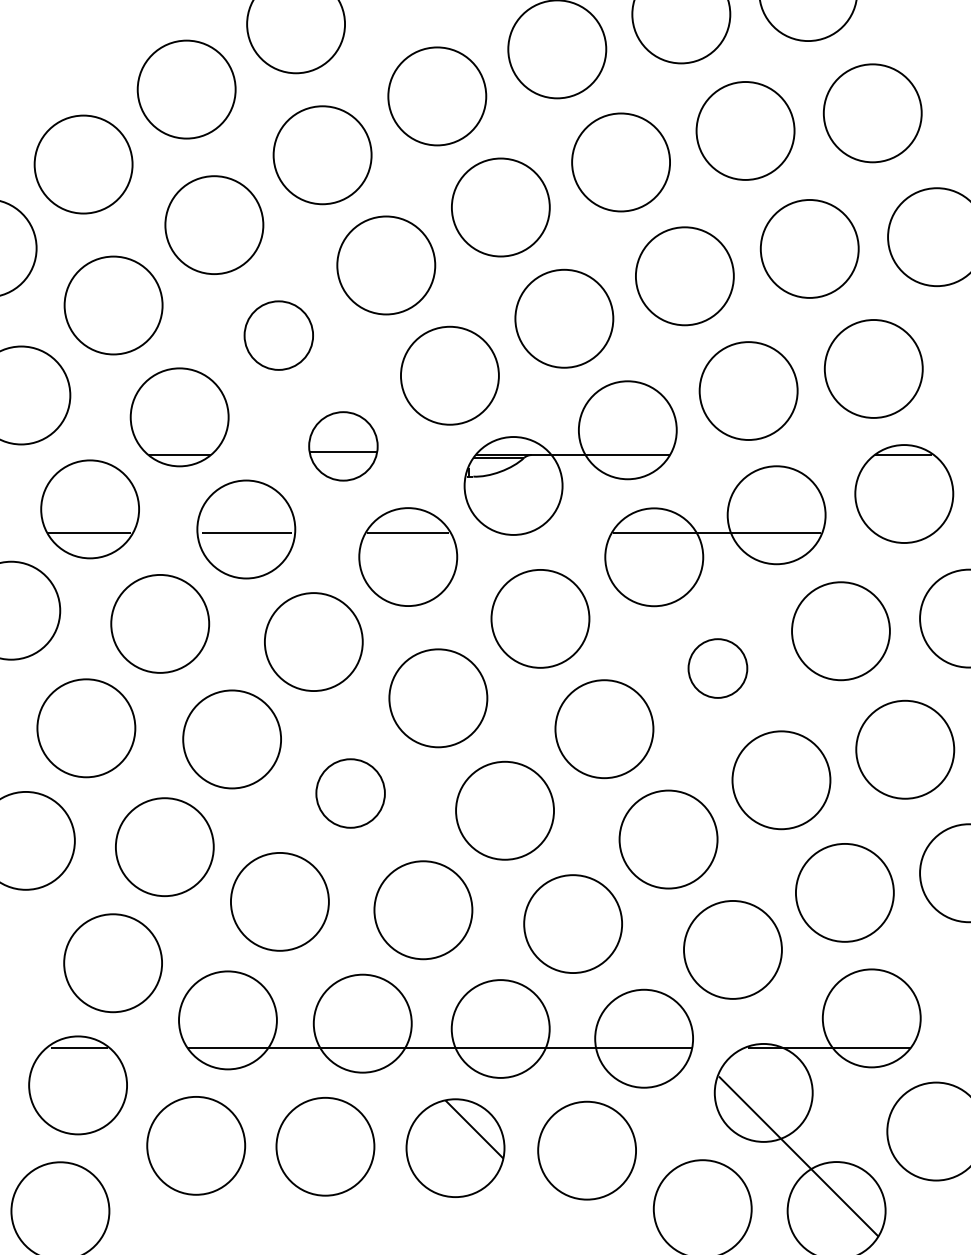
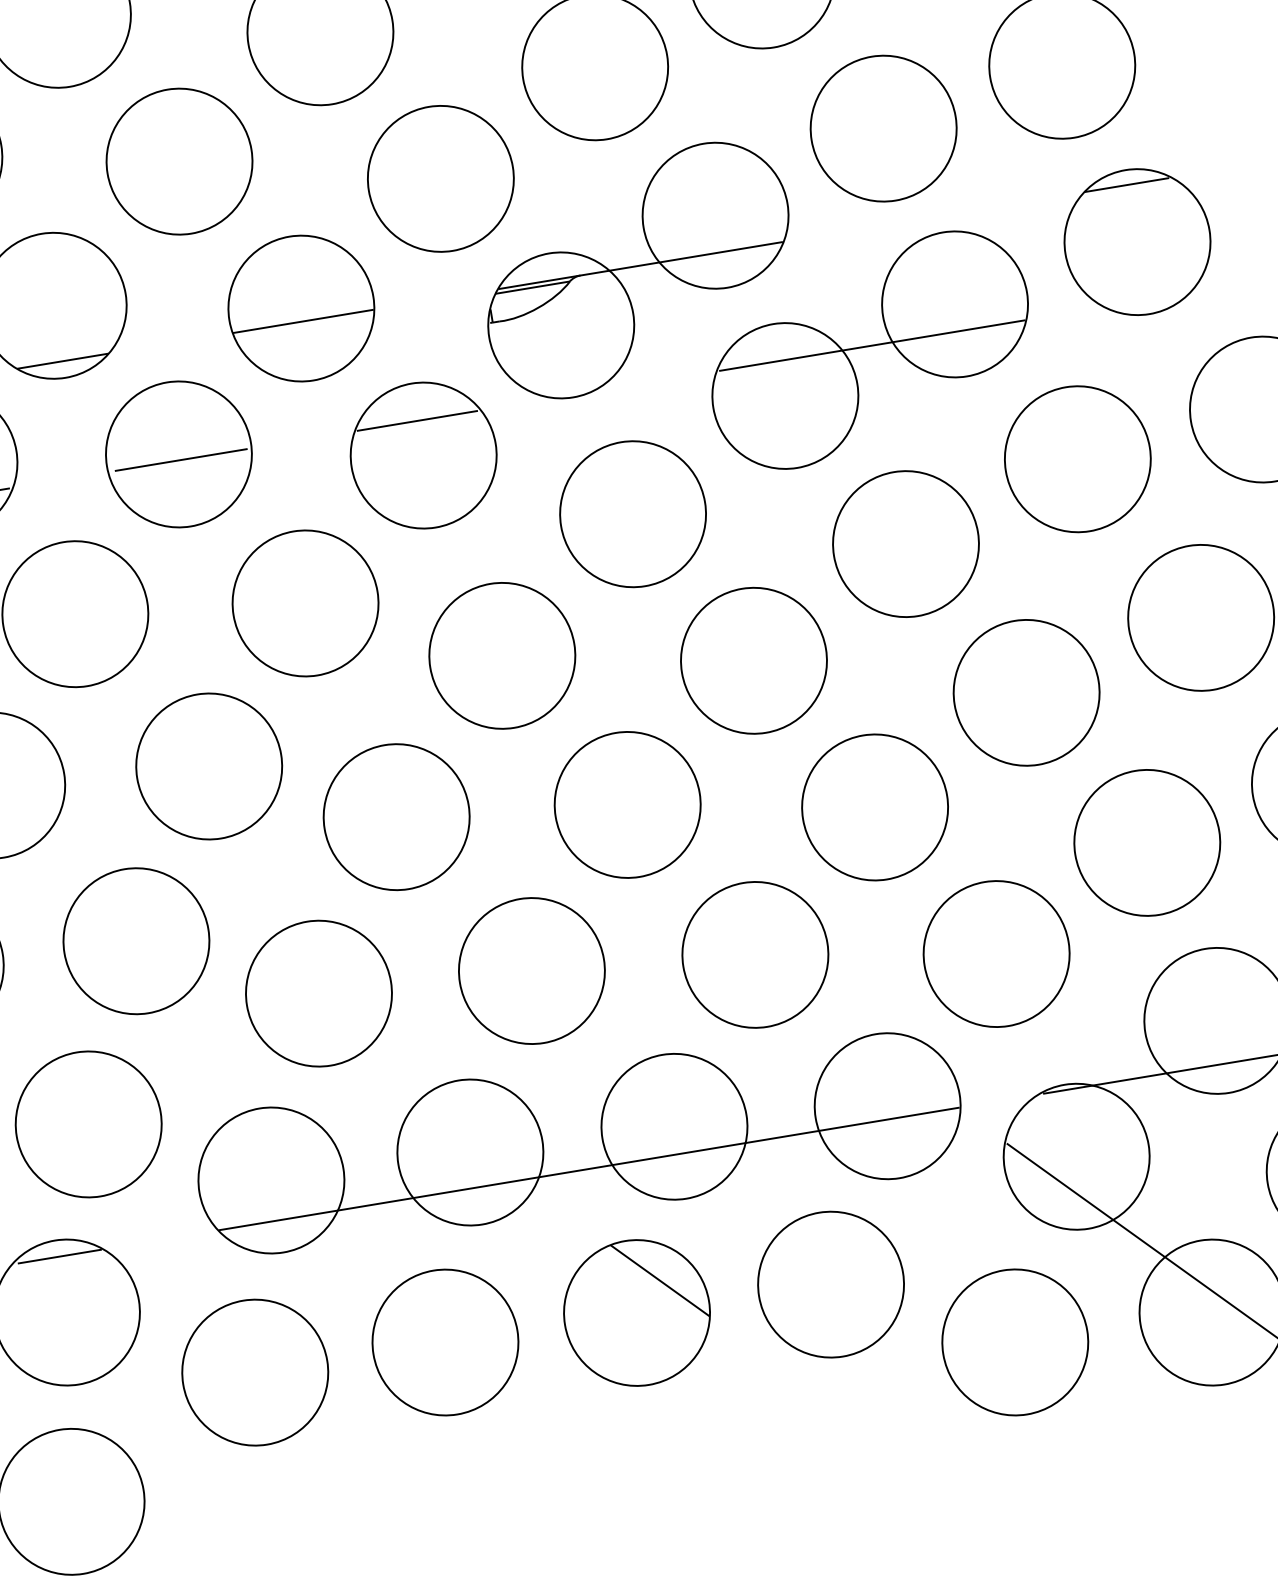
part: (278, 335) -> (179, 161), size x1.43
part: (343, 446) -> (301, 308), size x1.43
part: (717, 668) -> (905, 544), size x1.67
part: (350, 793) -> (396, 817), size x1.43

